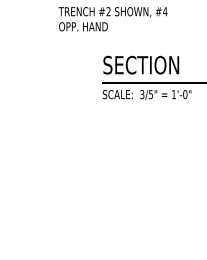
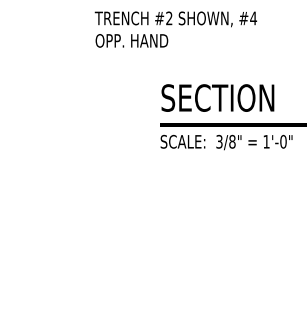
text: (150, 94) -> (231, 141), 3/5" -> 3/8"

